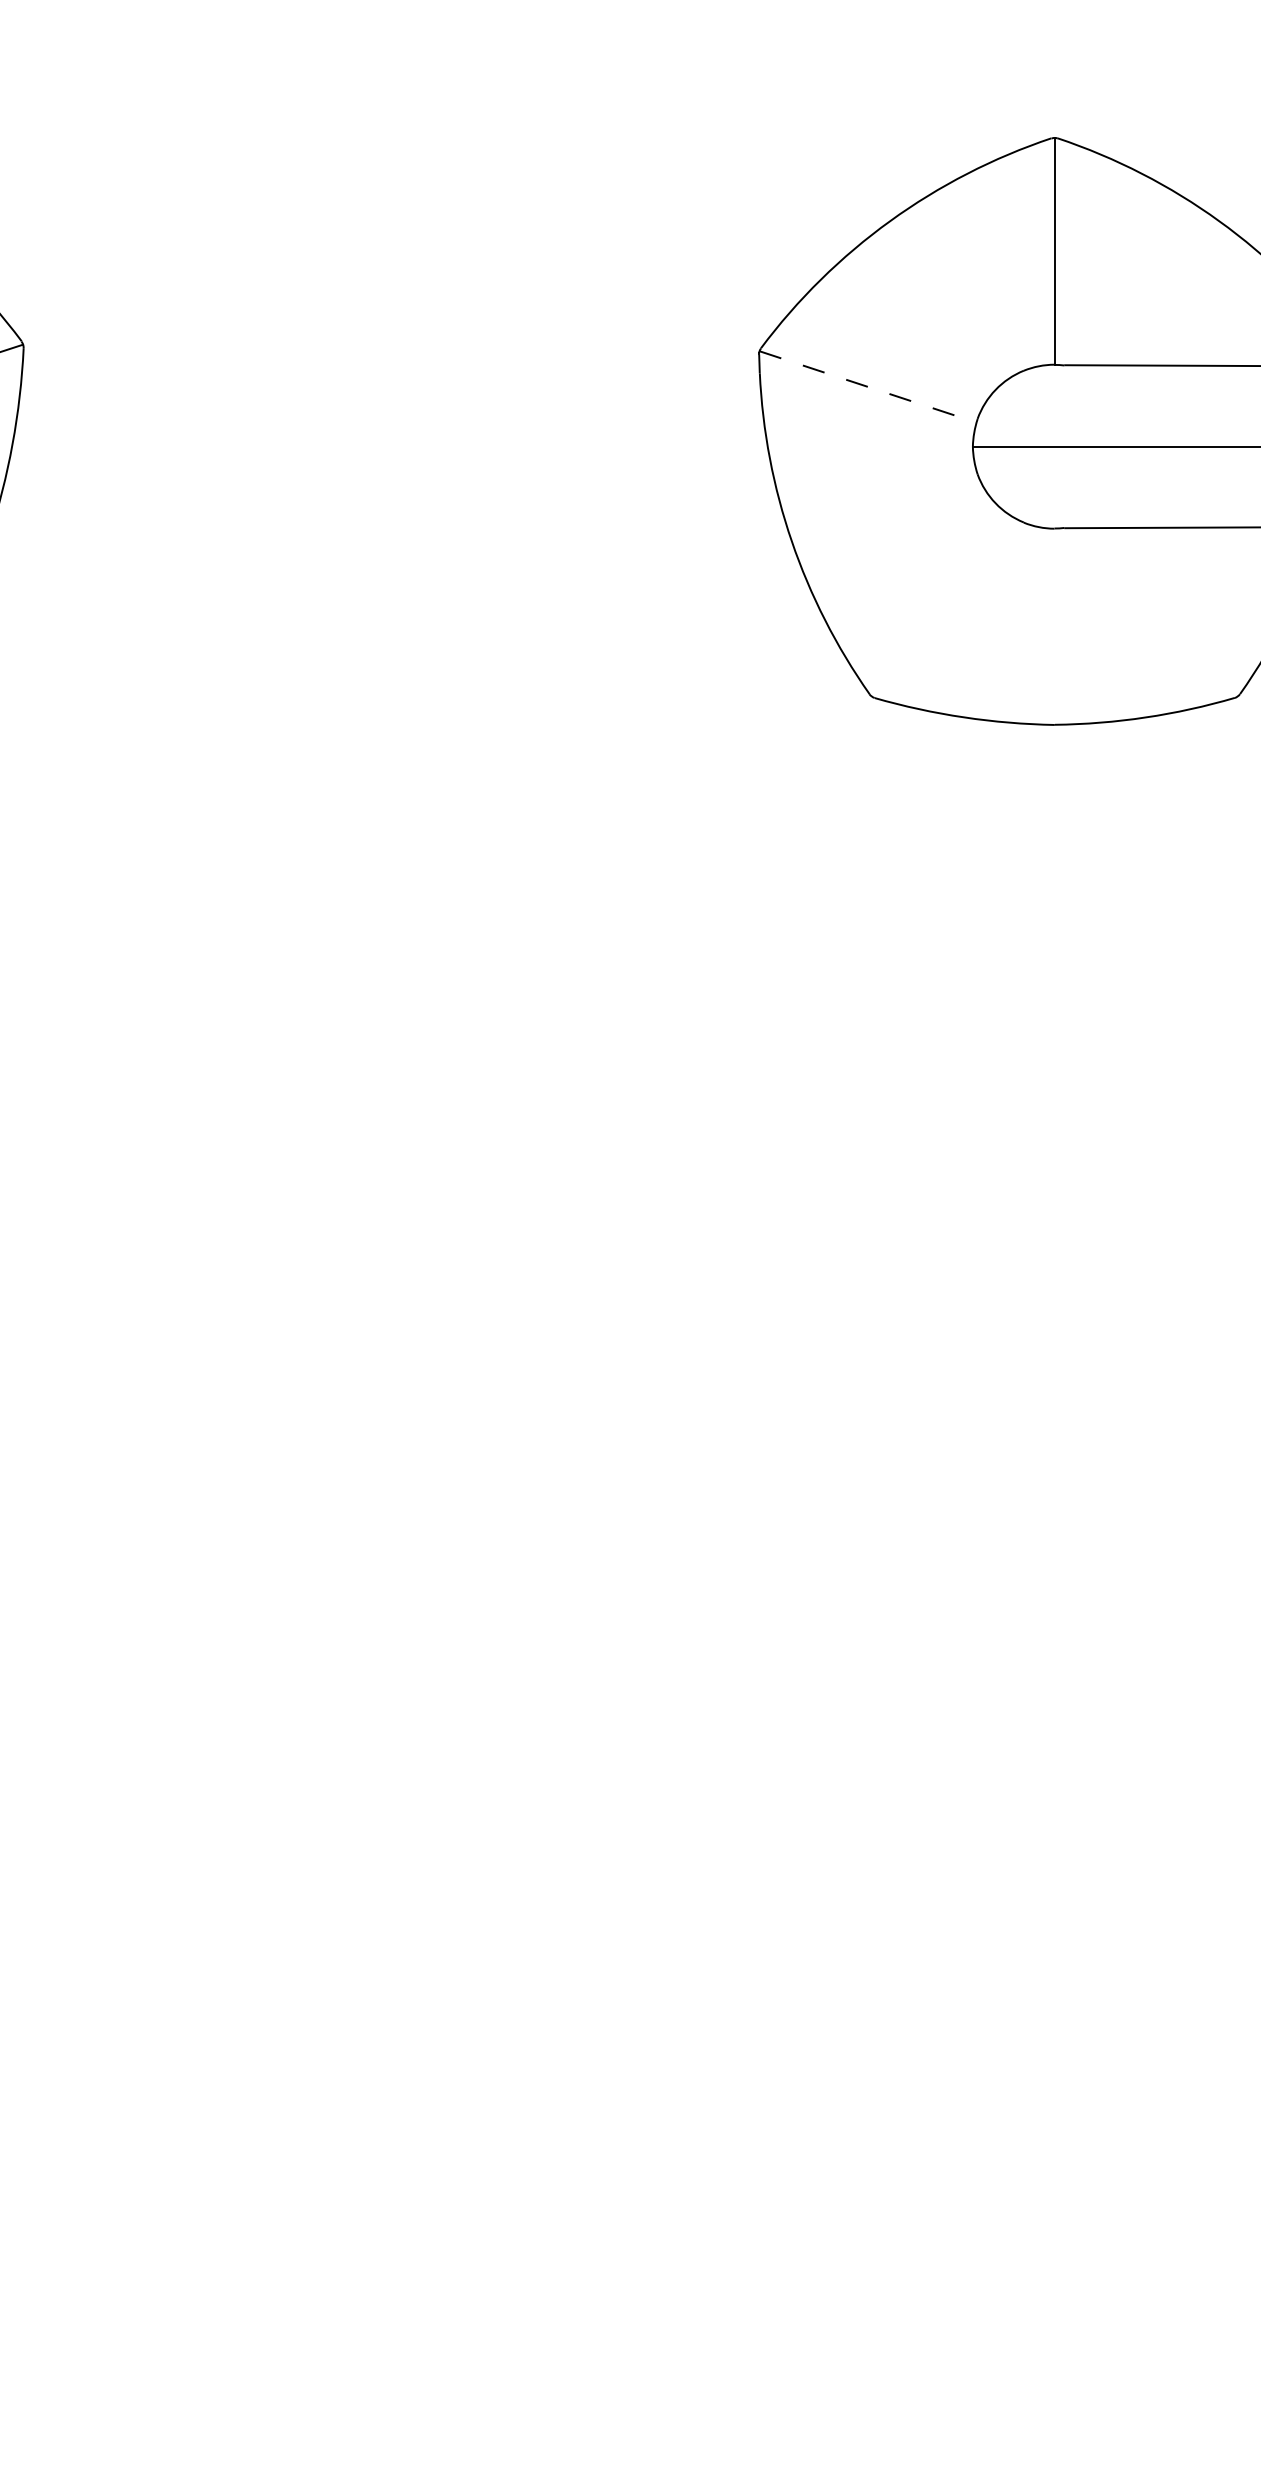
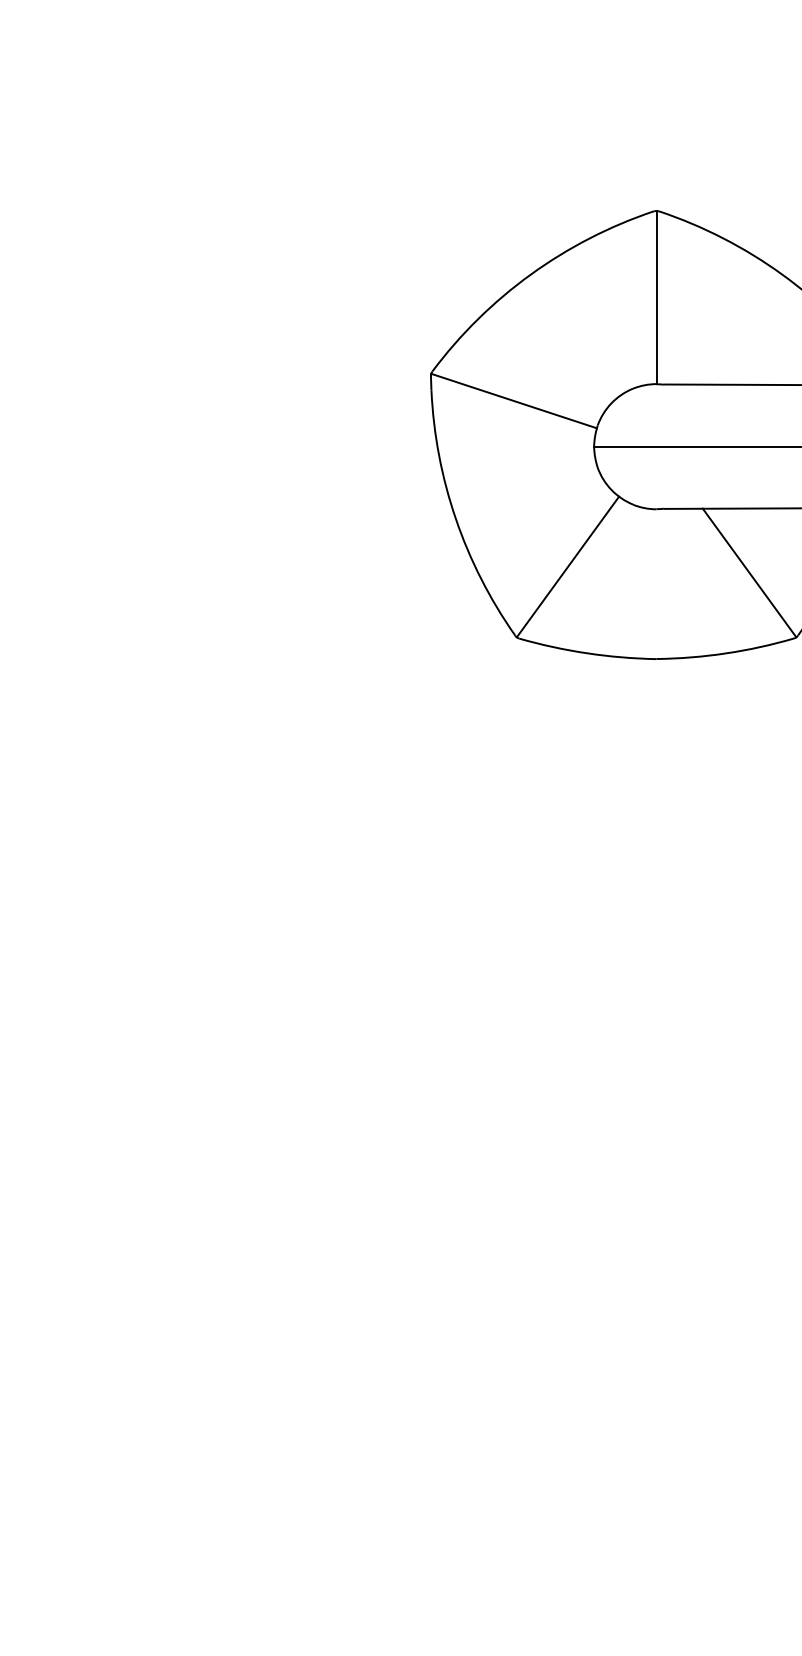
line: (868, 387) -> (514, 401), dashed -> solid
line: (938, 604) -> (567, 567), added
line: (1176, 611) -> (749, 572), added

